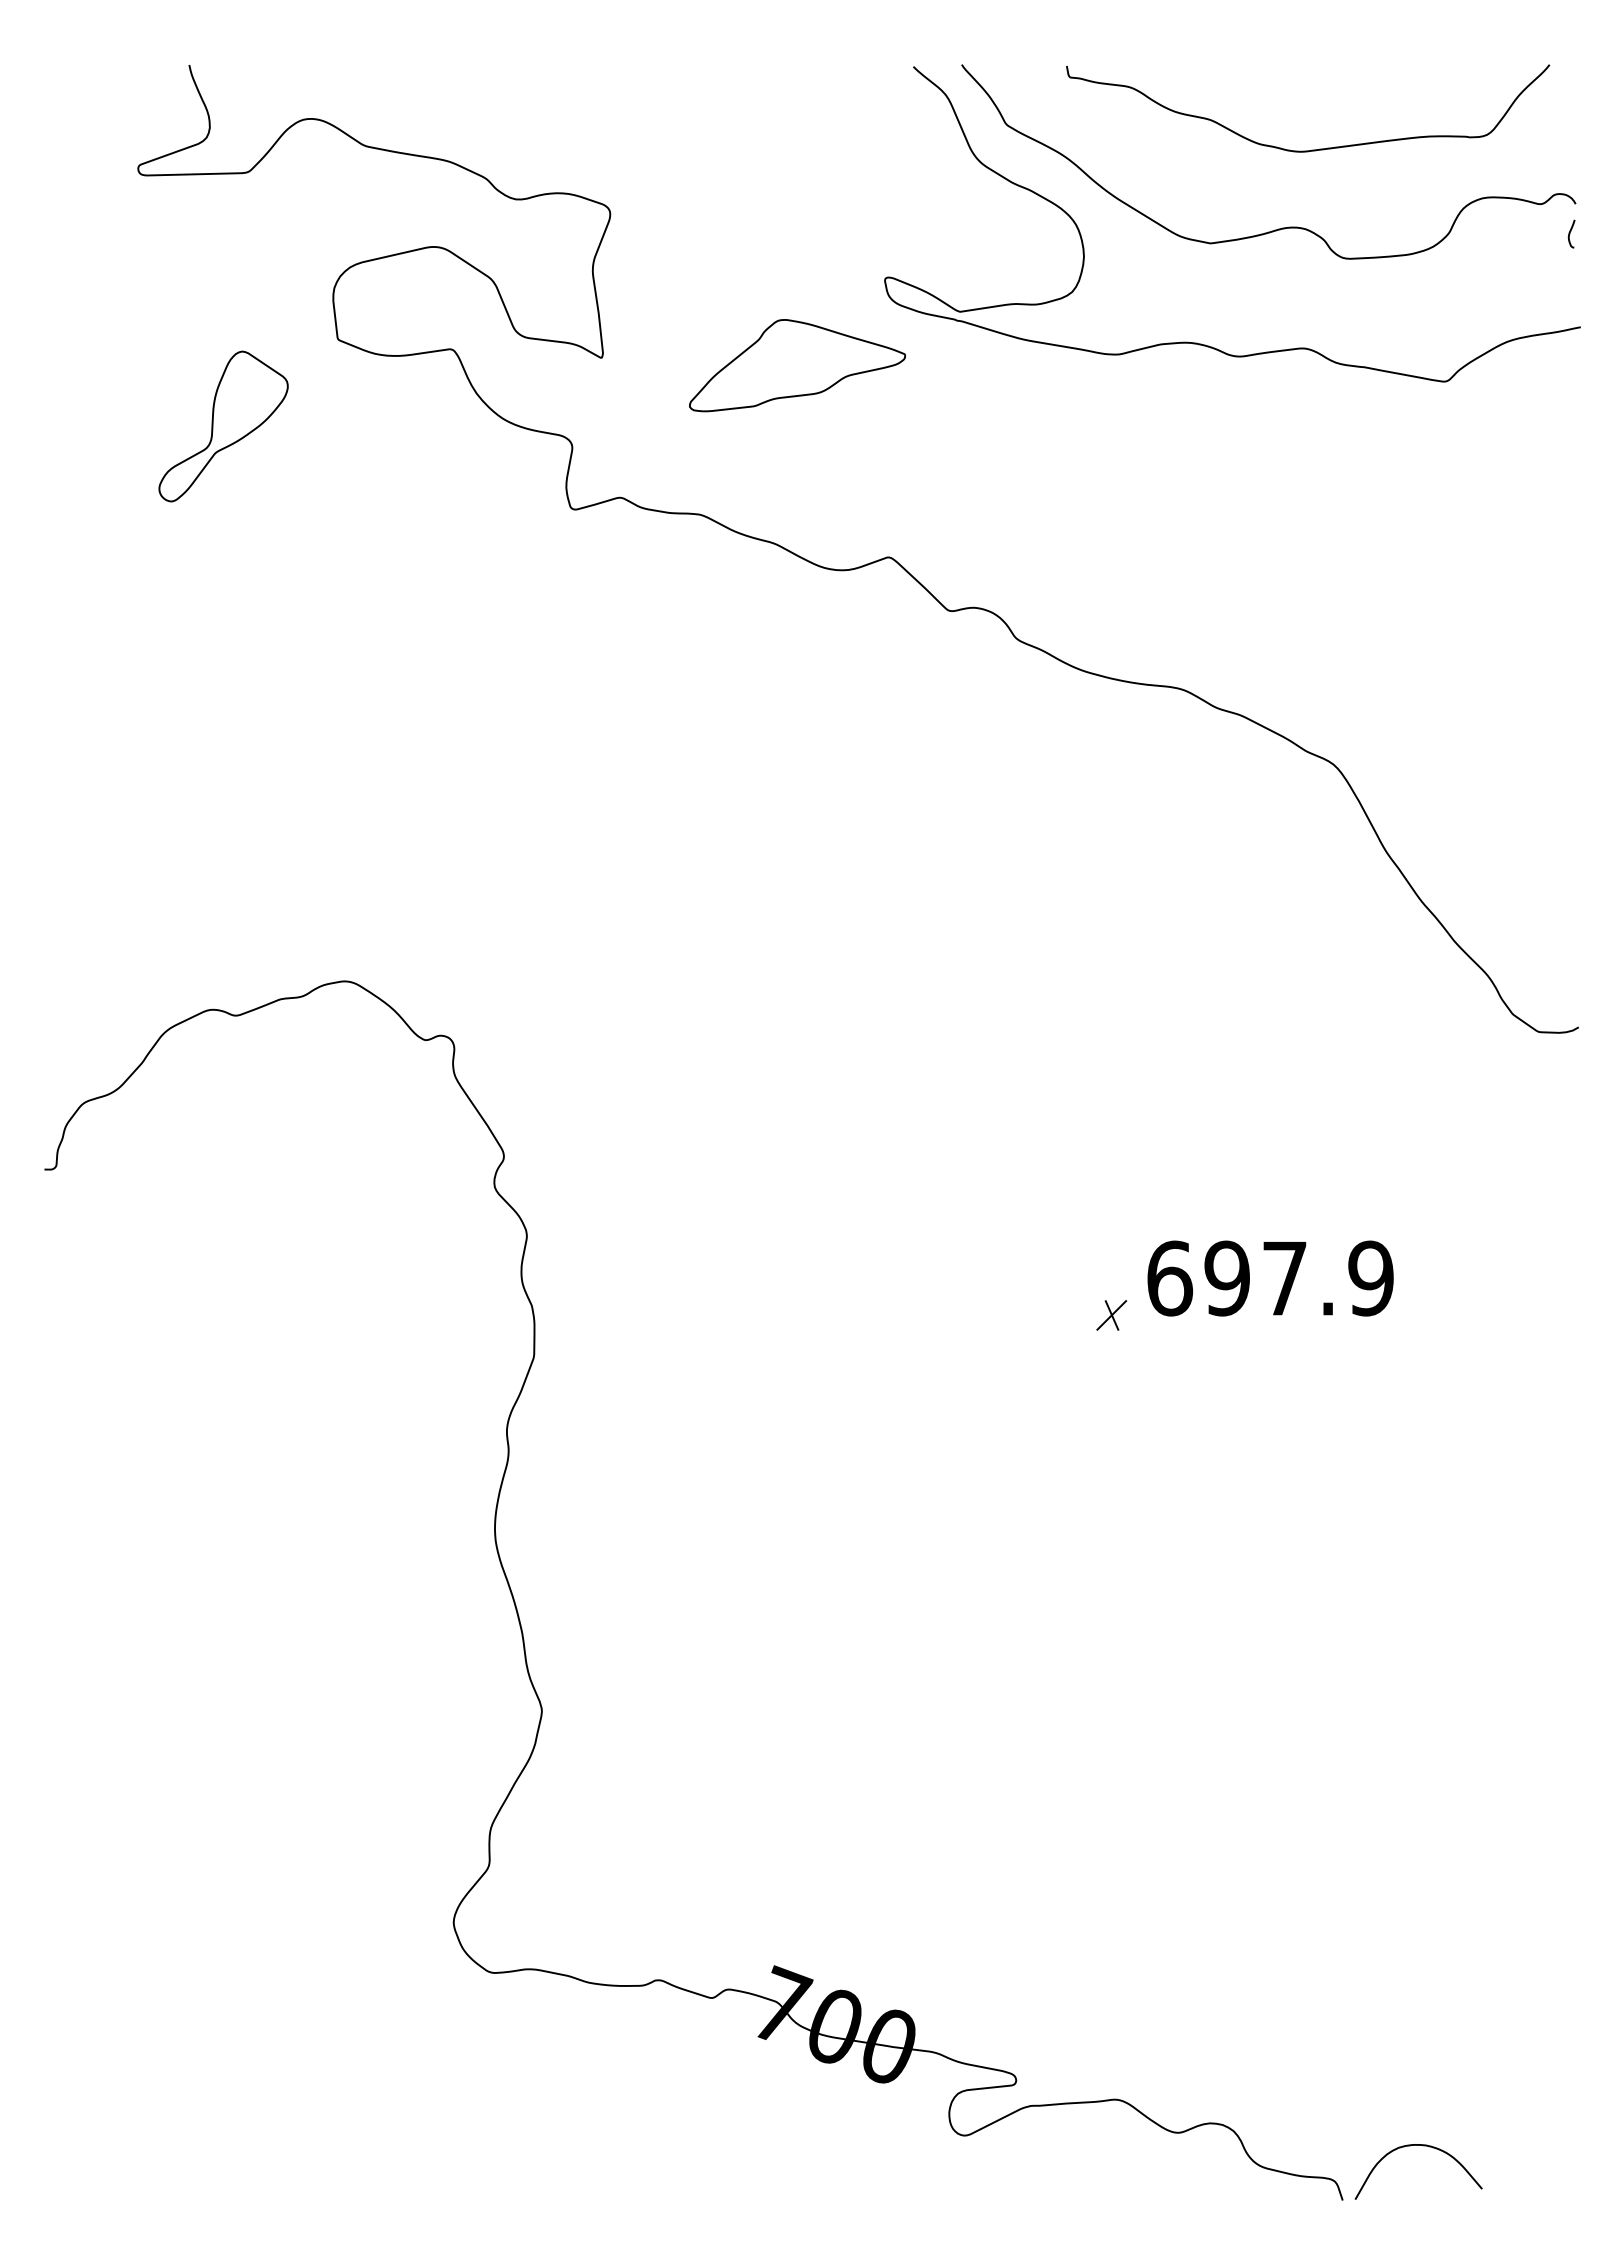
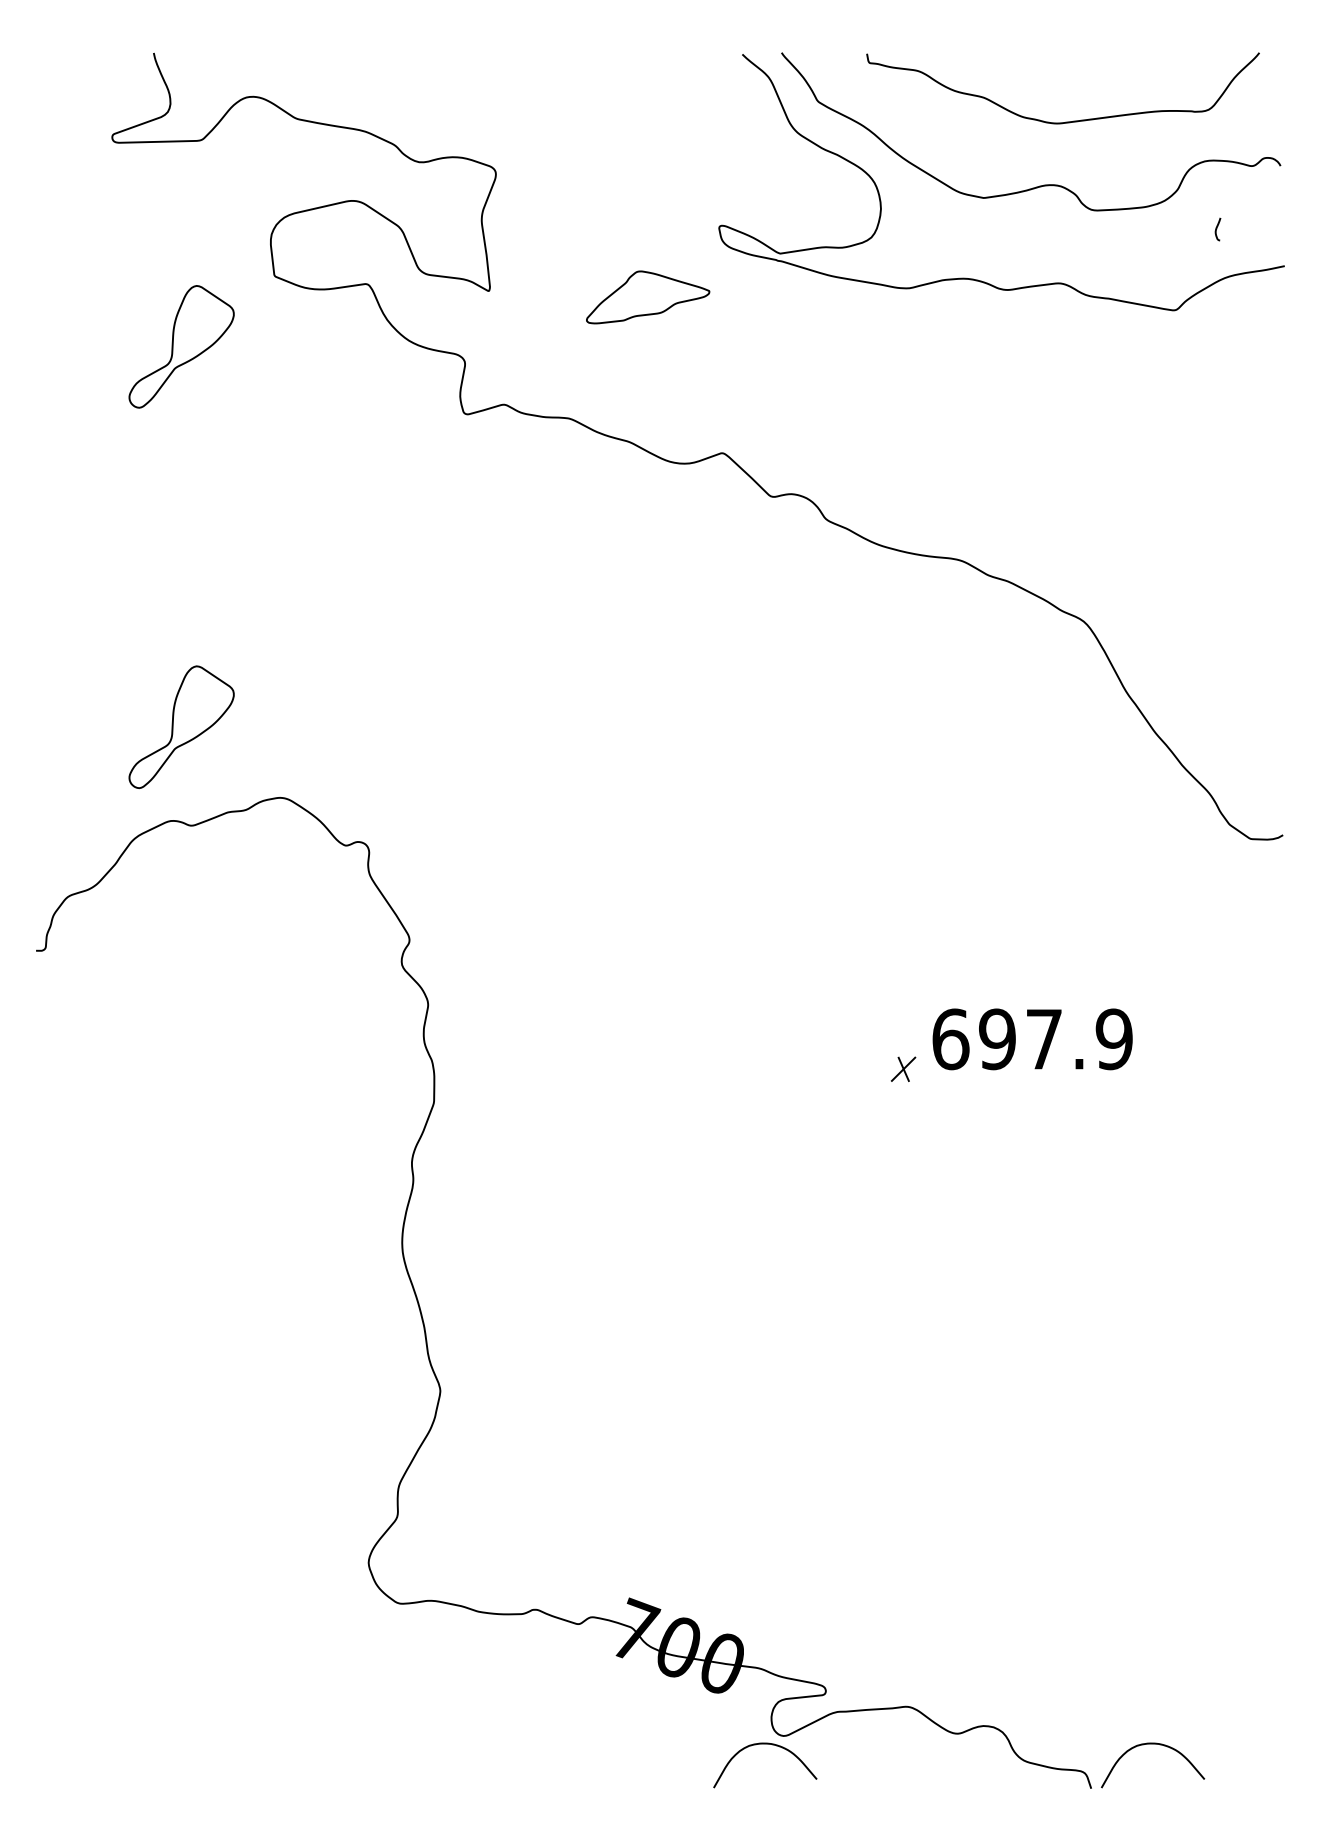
curve: (1570, 233) -> (1217, 228), moved
part: (797, 365) -> (648, 297), size x0.7
part: (223, 894) -> (181, 727), added
curve: (946, 2146) -> (769, 1744), added

